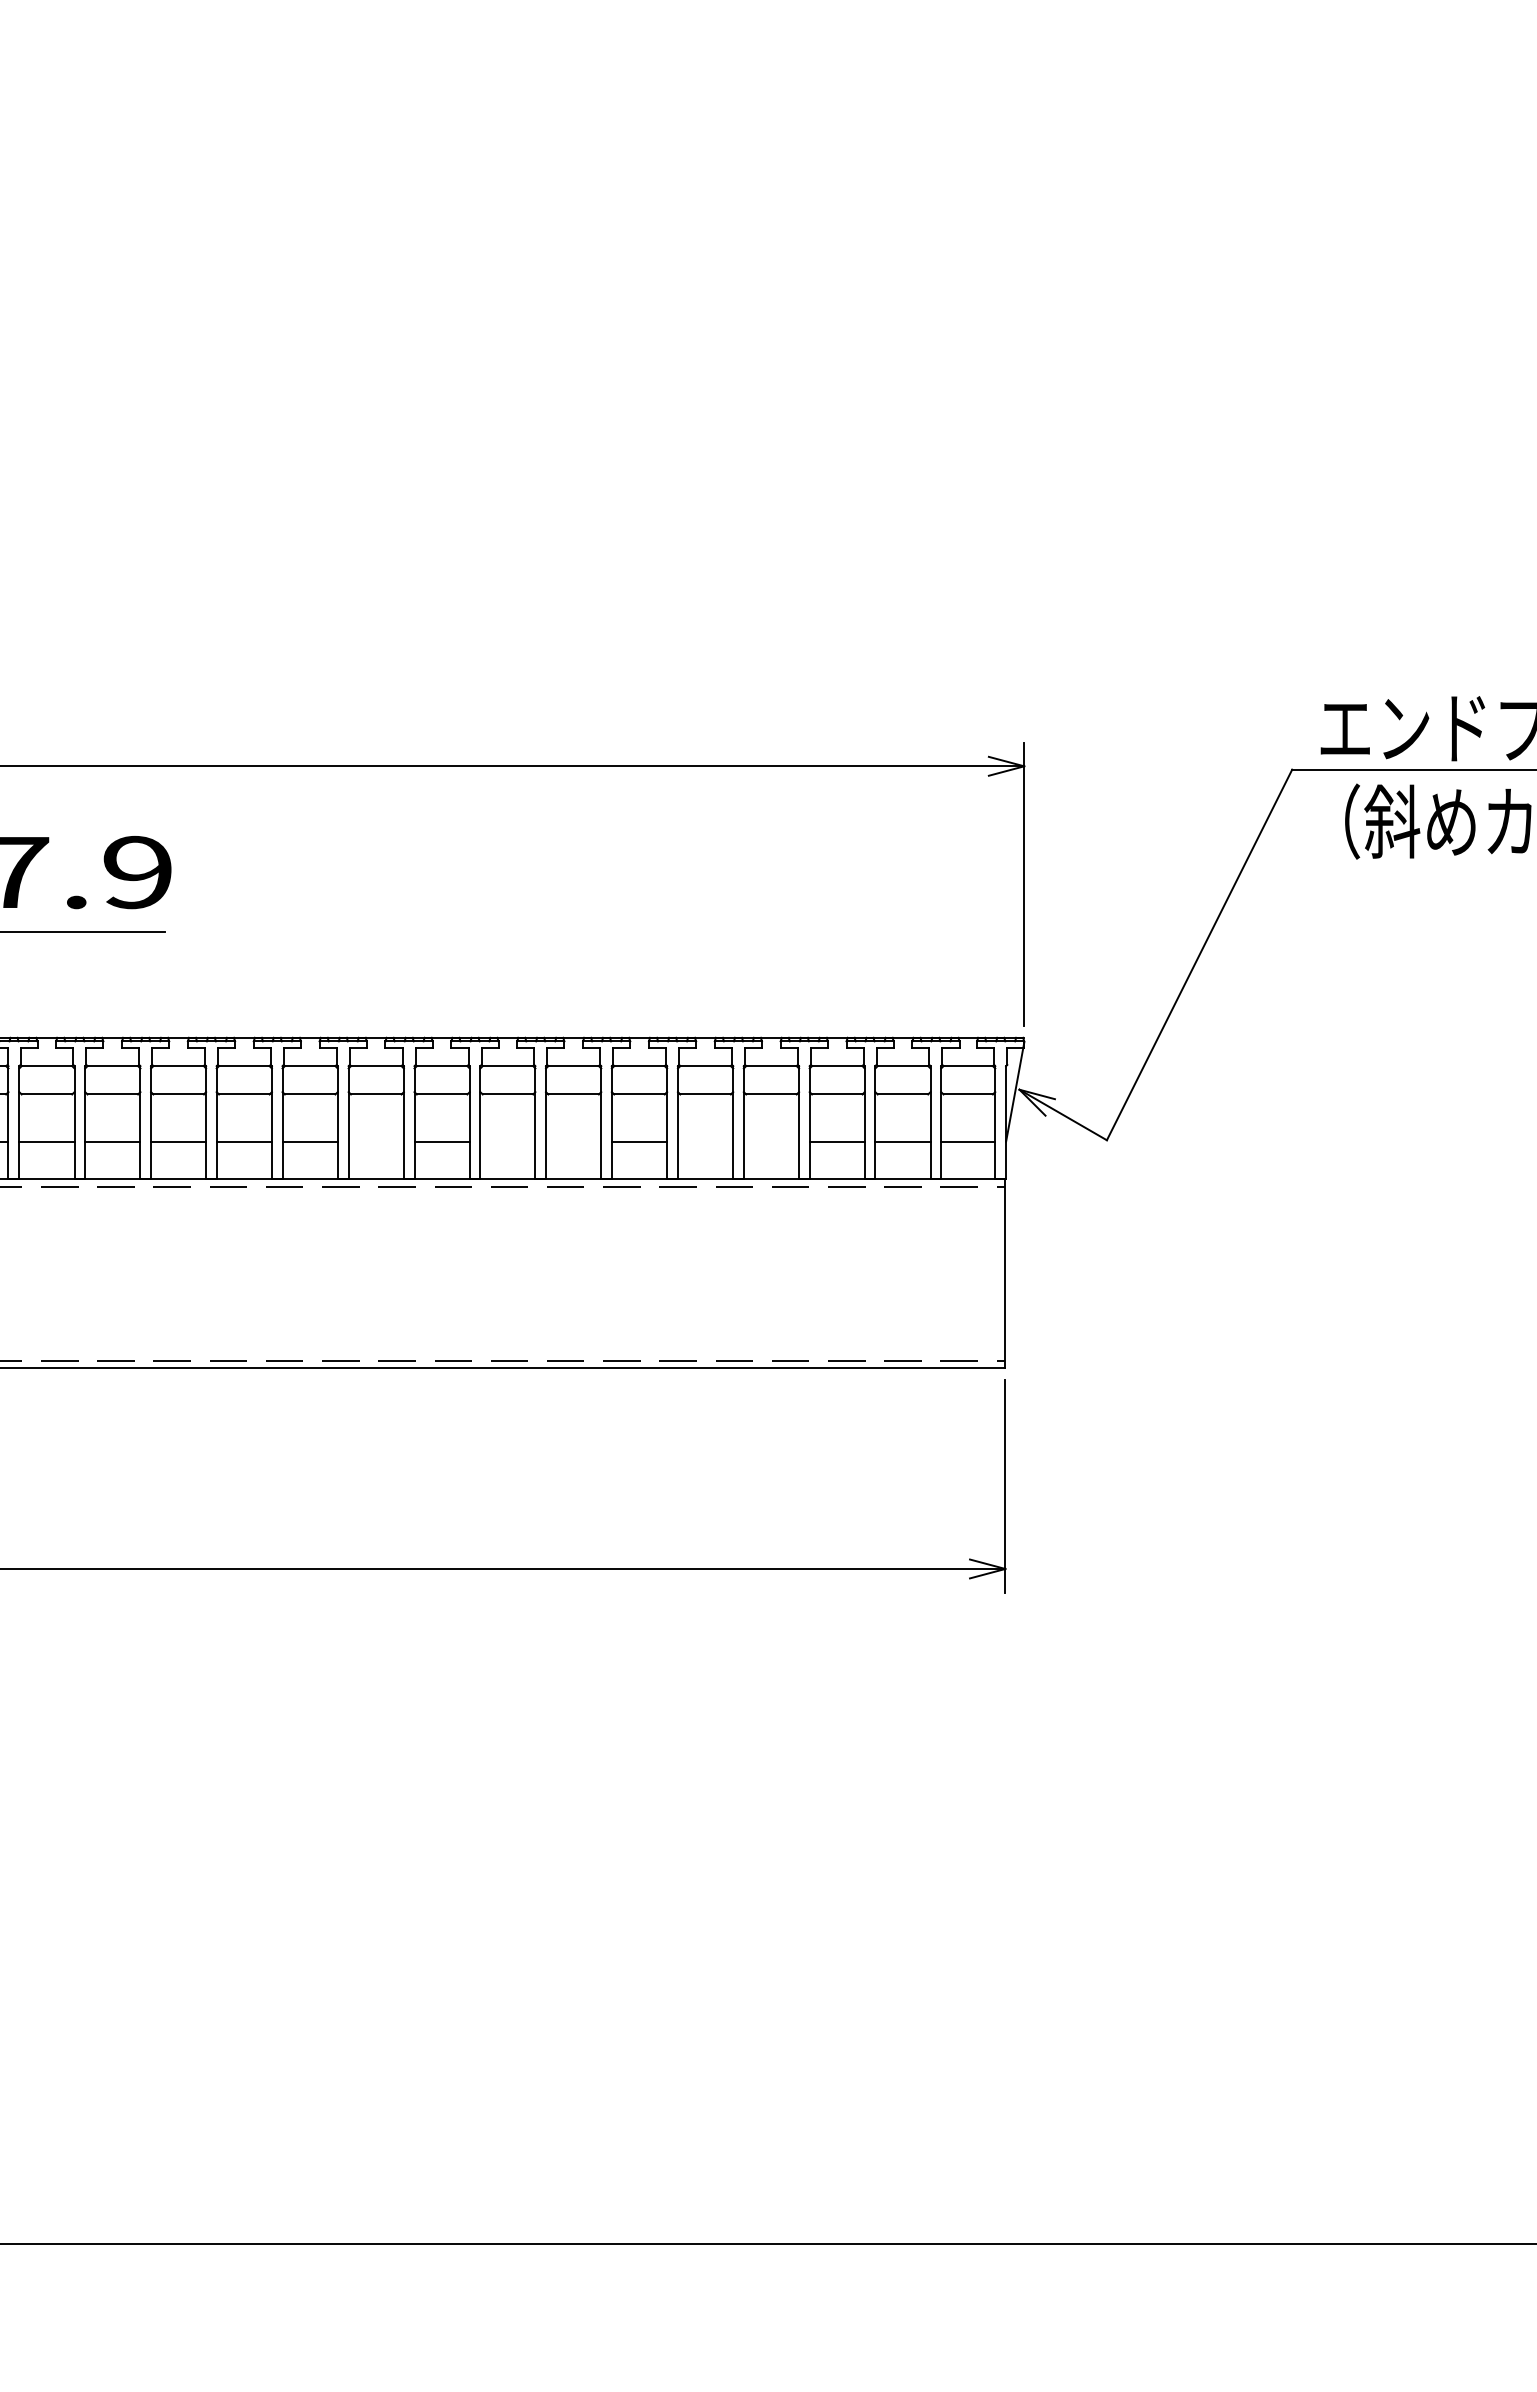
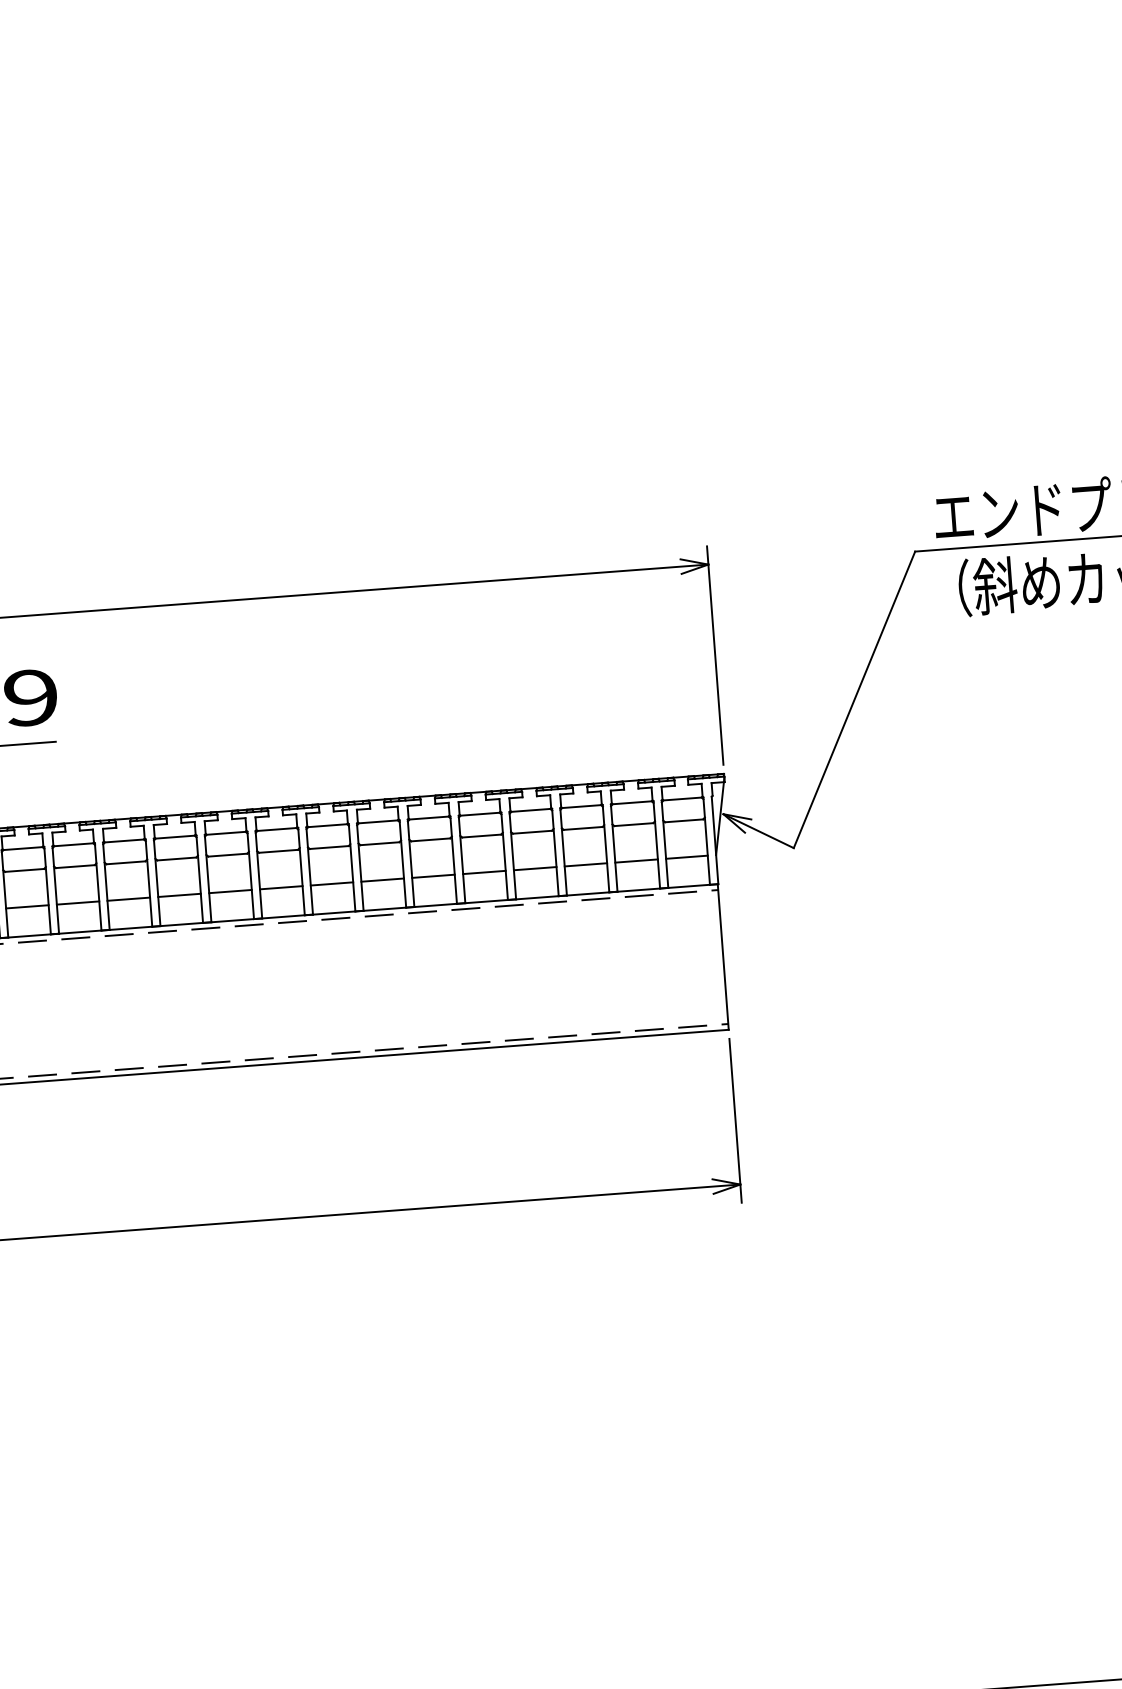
line: (375, 1141) -> (229, 891), added
line: (507, 1141) -> (331, 883), added
line: (573, 1141) -> (382, 879), added
line: (705, 1141) -> (484, 872), added
line: (771, 1141) -> (535, 868), added

